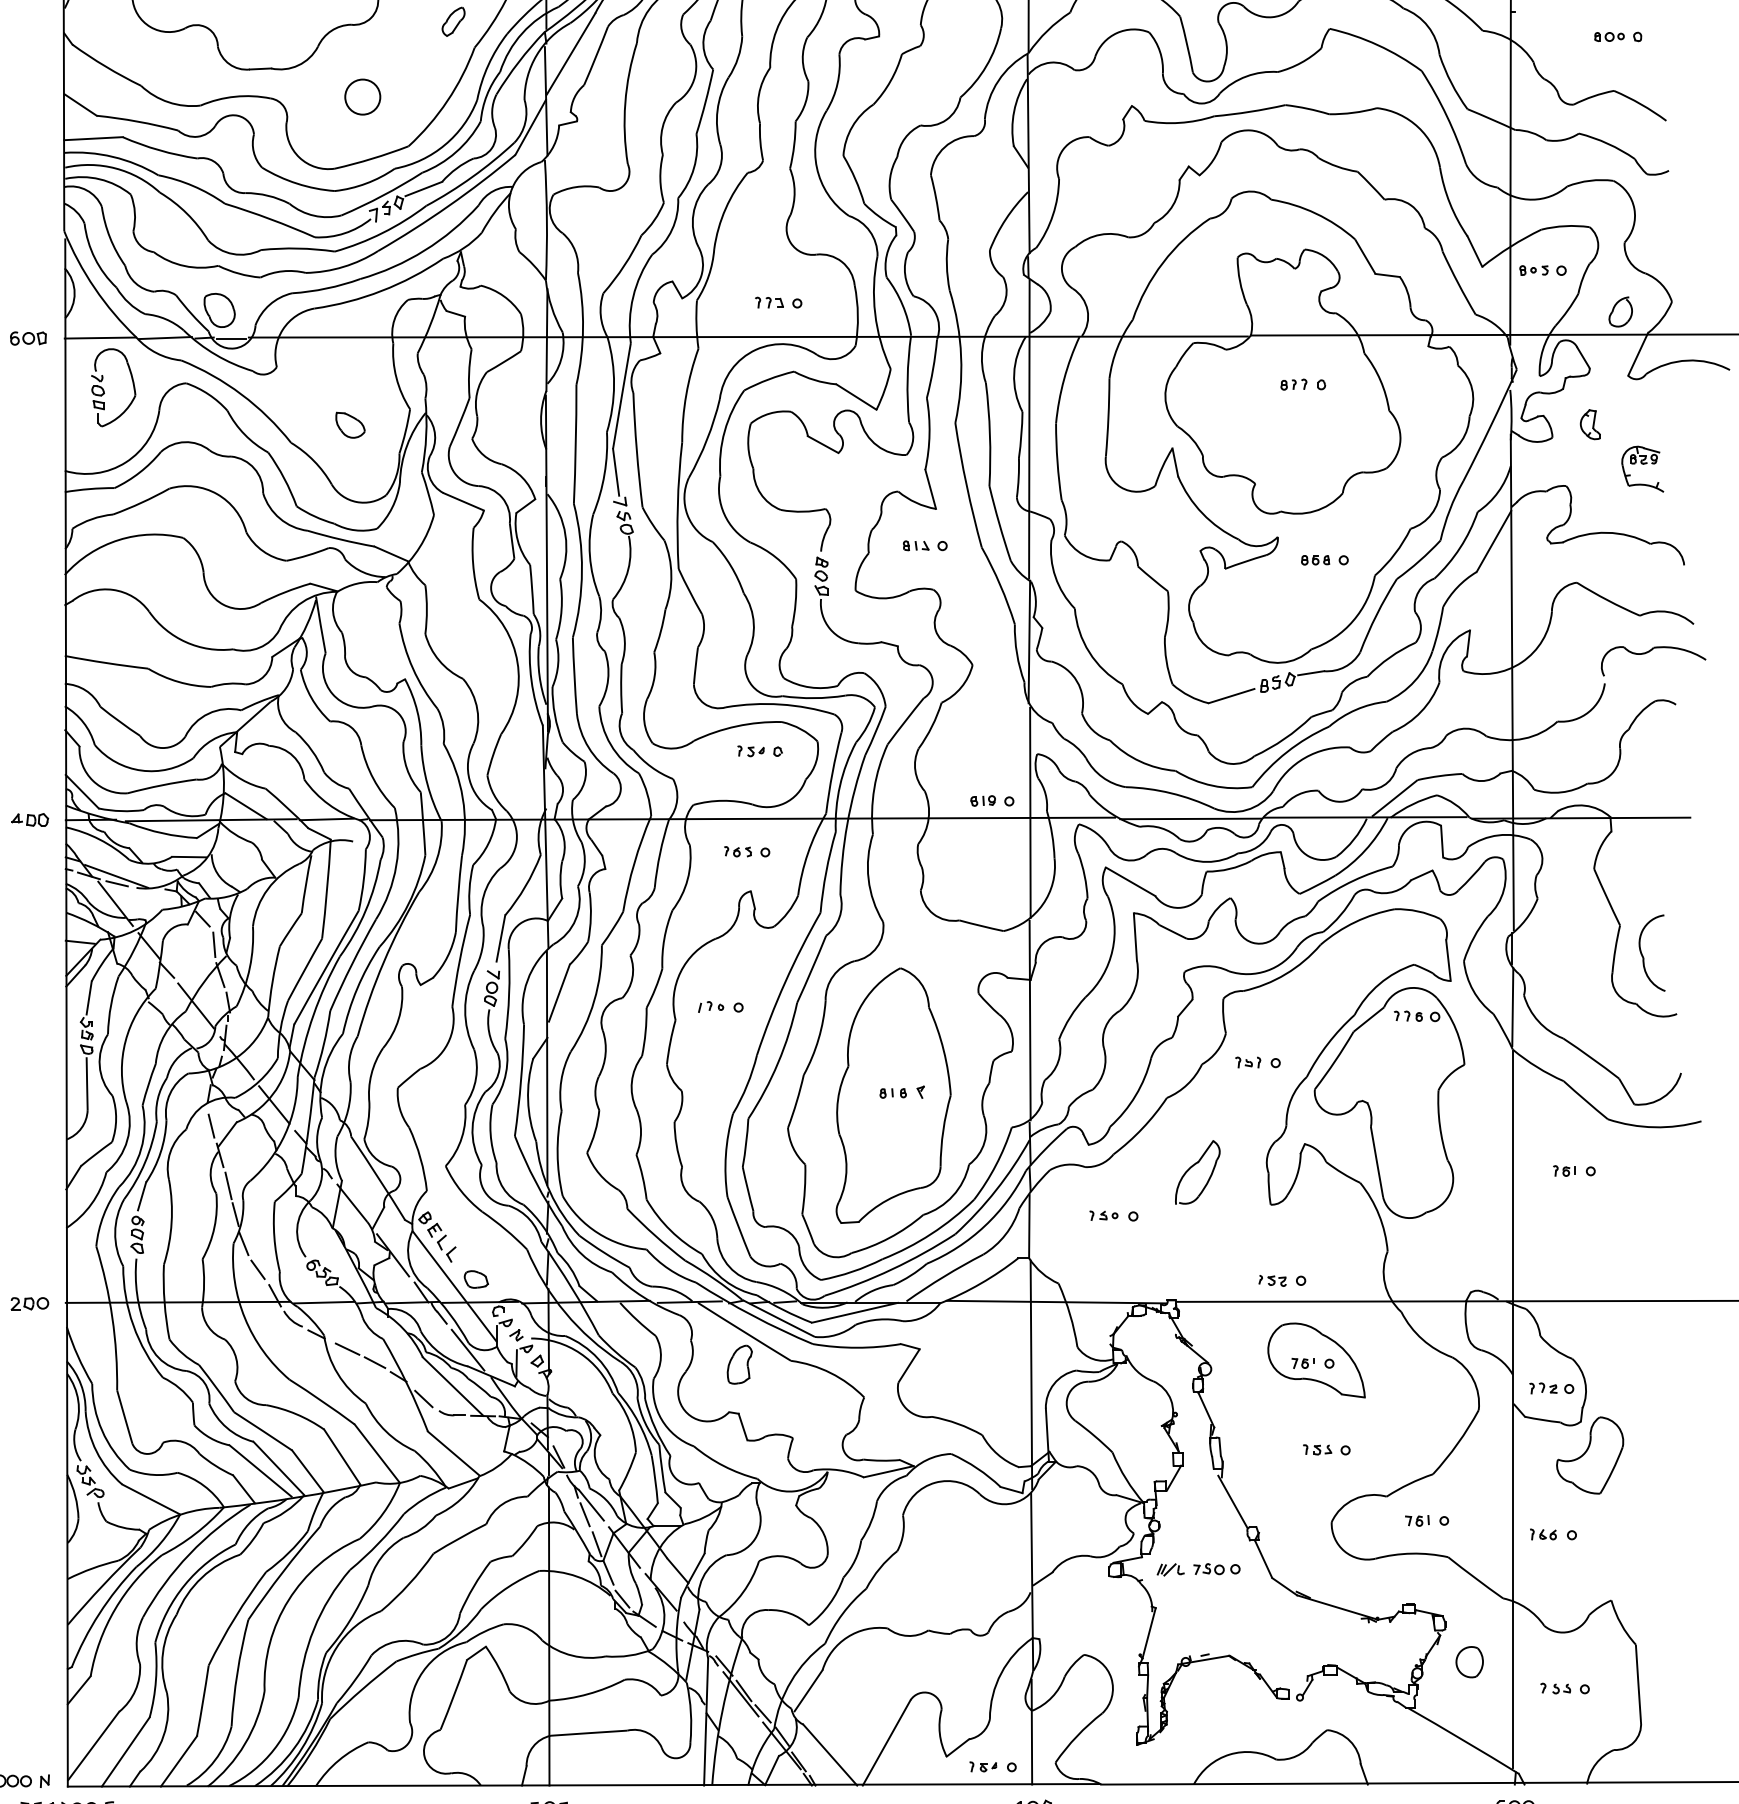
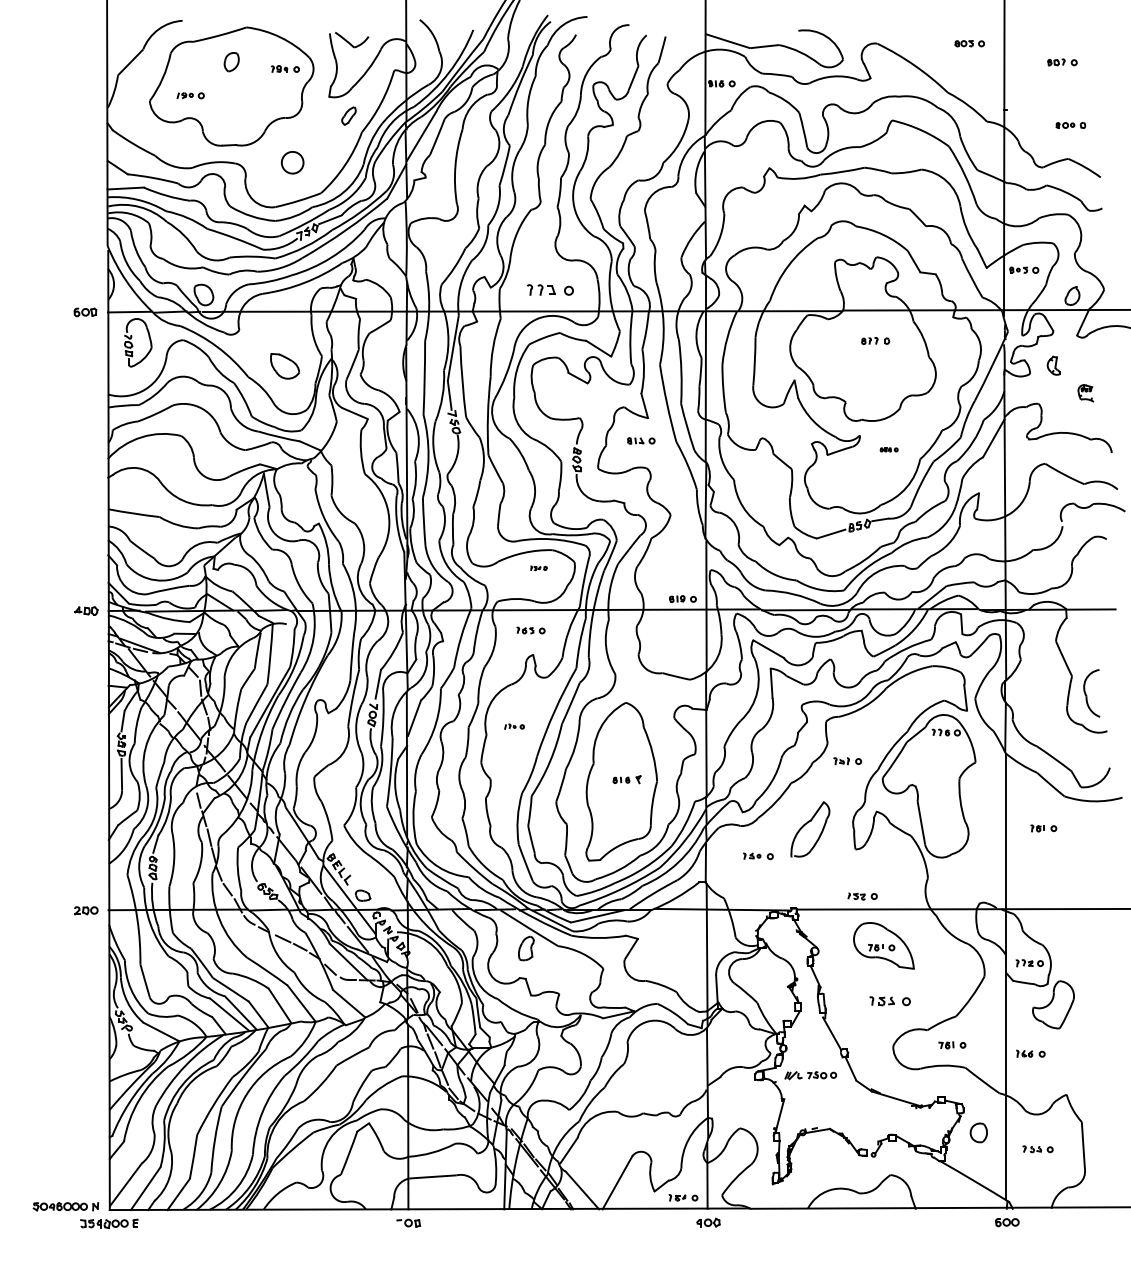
part: (778, 303) -> (550, 290), size x1.6
part: (349, 424) -> (284, 365), size x1.6
part: (1641, 469) -> (1085, 393), size x0.6
part: (1325, 559) -> (889, 449), size x0.6
part: (759, 751) -> (538, 568), size x0.6
part: (720, 1006) -> (514, 726), size x0.7
part: (1196, 1171) -> (809, 828), size x1.4
part: (1327, 1450) -> (890, 1001), size x1.4

